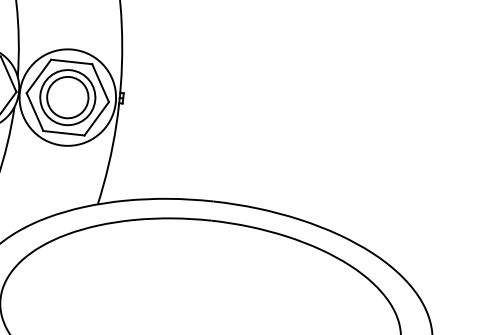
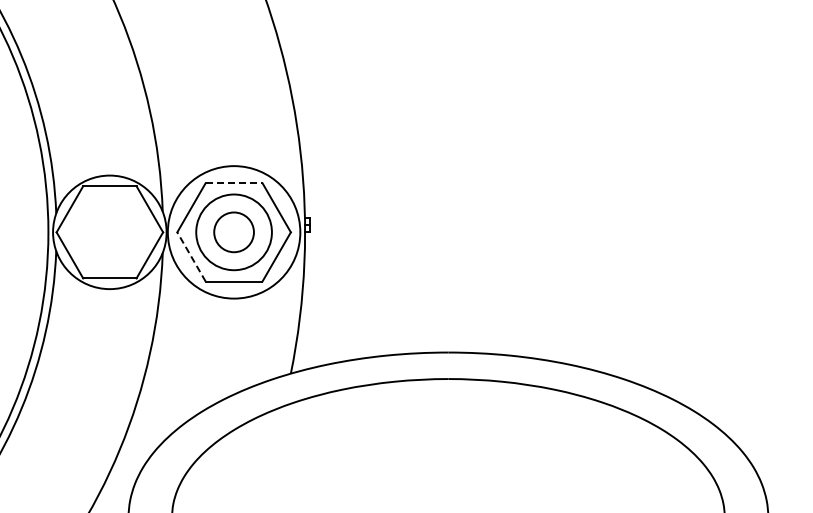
line: (71, 62) -> (234, 183), solid -> dashed
circle: (67, 96) -> (233, 231), size x0.7
line: (35, 111) -> (191, 256), solid -> dashed

